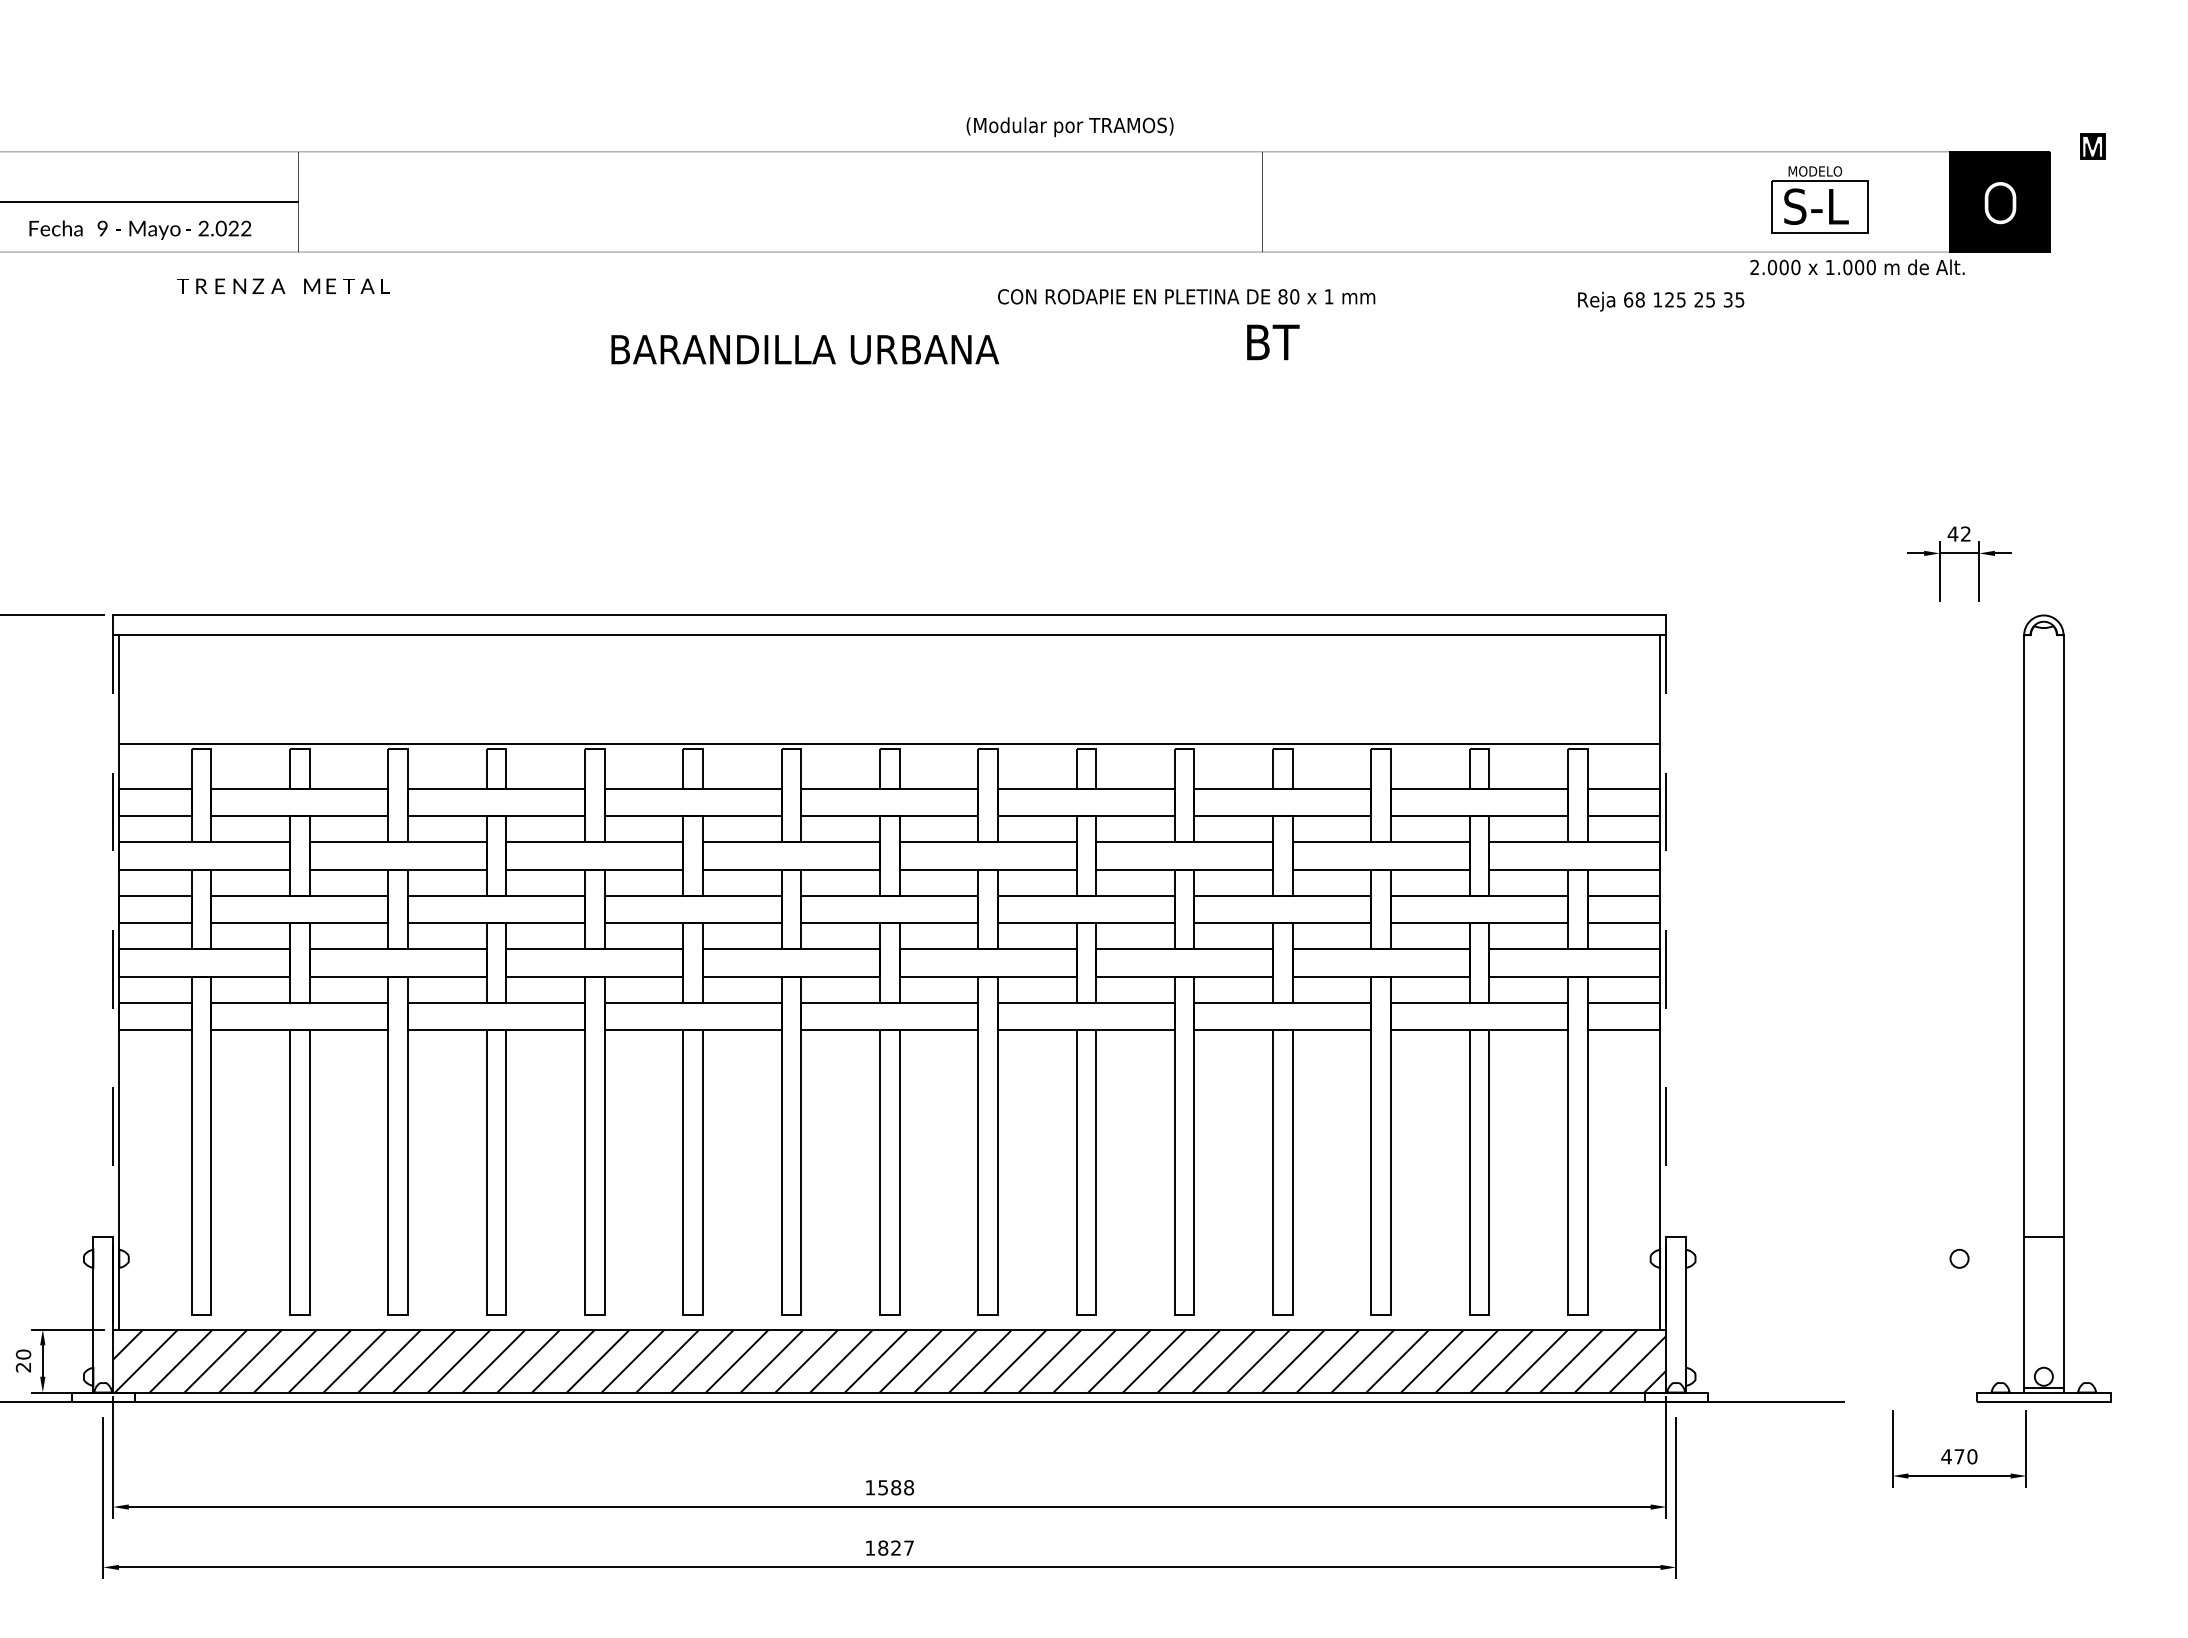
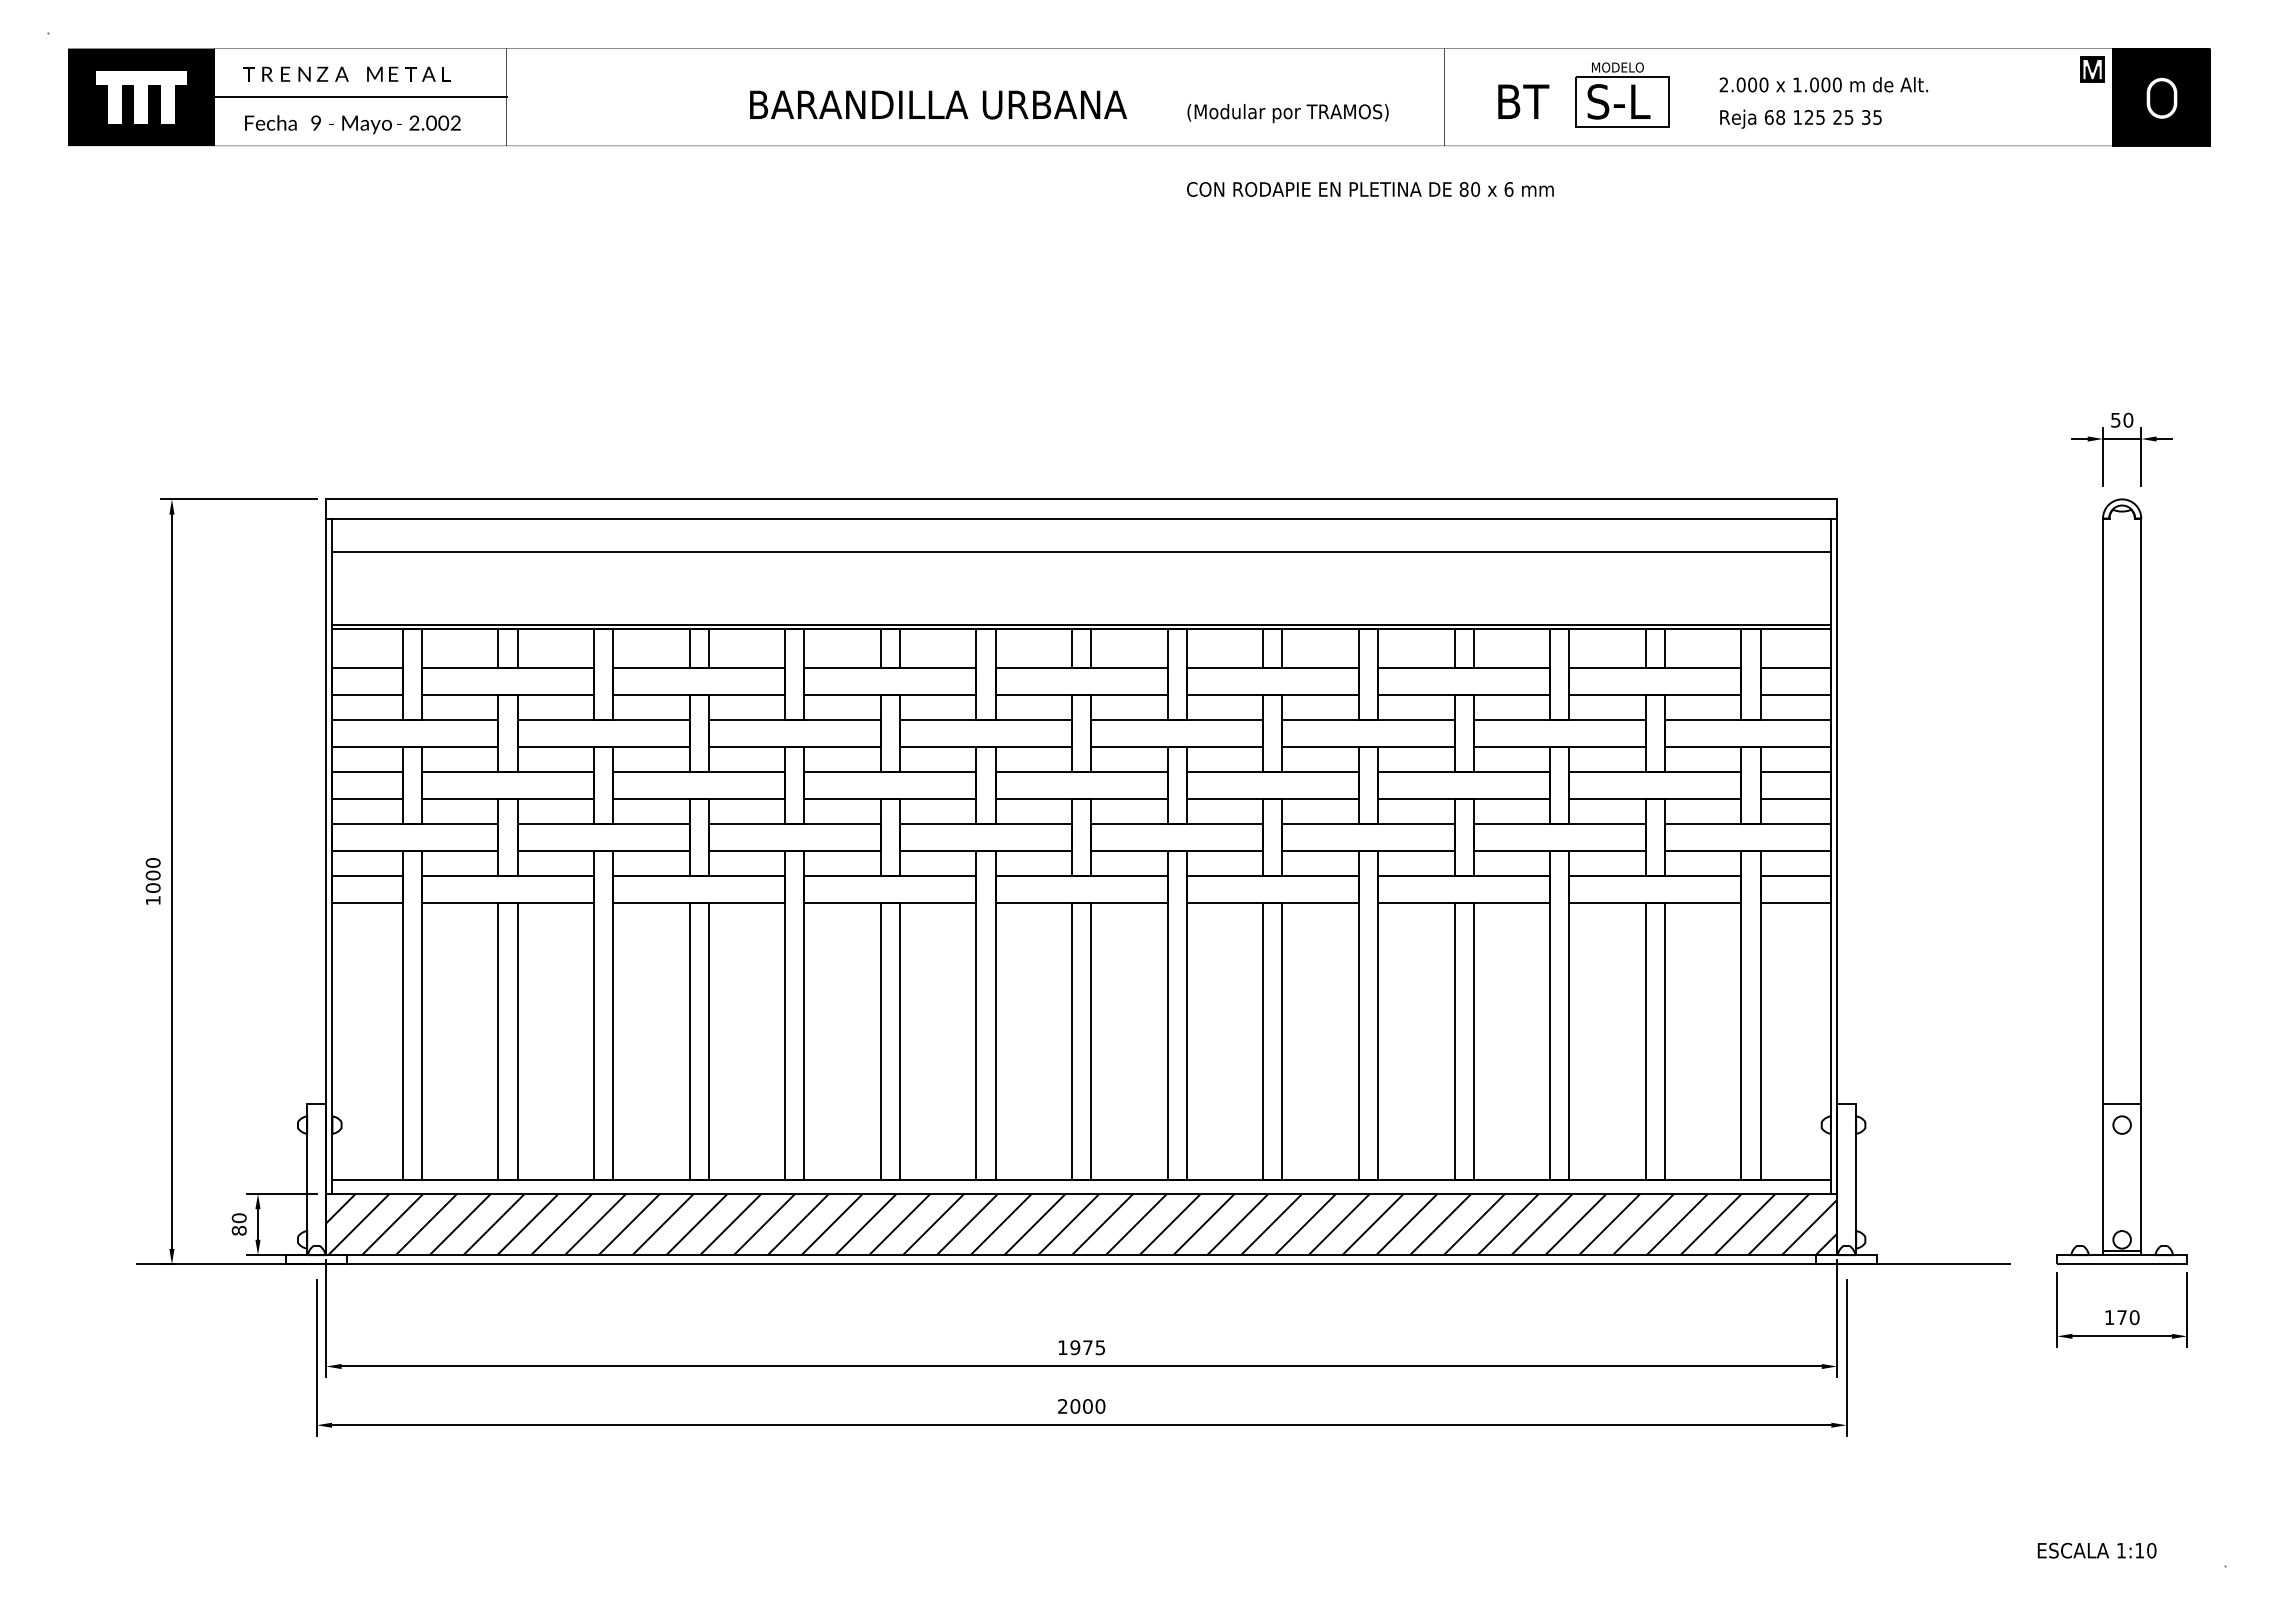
text: (1069, 127) -> (1287, 113), moved
part: (2092, 146) -> (2092, 69), moved
part: (1820, 199) -> (1622, 94), moved
text: (233, 228) -> (443, 123), 2.022 -> 2.002
text: (1857, 267) -> (1823, 84), moved
text: (282, 285) -> (346, 73), moved
text: (1328, 296) -> (1508, 189), 1 -> 6
text: (1660, 300) -> (1800, 118), moved
text: (1273, 342) -> (1523, 101), moved
text: (805, 349) -> (938, 104), moved
text: (1958, 533) -> (2121, 419), 42 -> 50
line: (889, 669) -> (1081, 551), added
line: (889, 749) -> (1081, 629), added
line: (113, 1001) -> (326, 874), dashed -> solid
line: (1666, 1001) -> (1837, 874), dashed -> solid
part: (2043, 1008) -> (2121, 881), moved
line: (889, 1315) -> (1081, 1180), added
text: (22, 1367) -> (238, 1230), 20 -> 80
text: (1946, 1456) -> (2109, 1317), 470 -> 170
text: (895, 1487) -> (1087, 1347), 1588 -> 1975
text: (889, 1548) -> (1081, 1406), 1827 -> 2000

